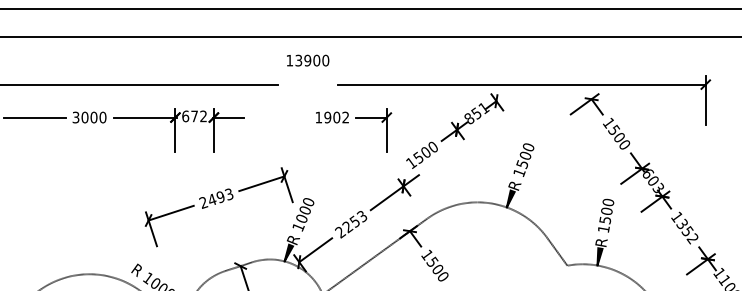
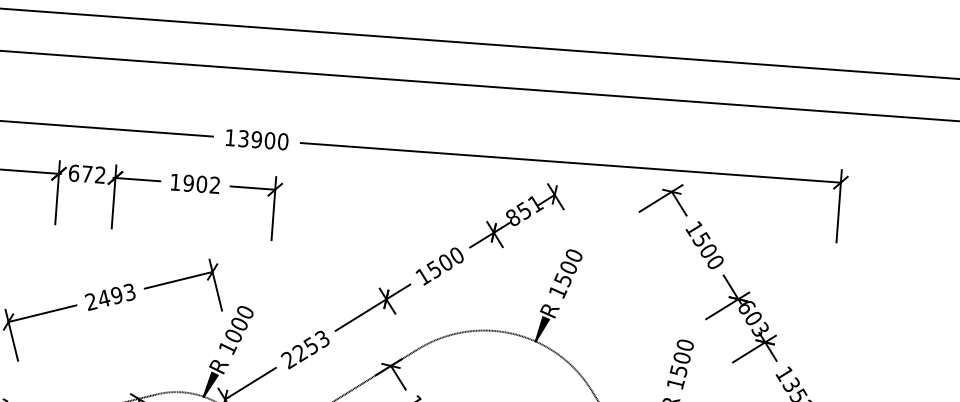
text: (308, 60) -> (257, 139), moved
part: (348, 123) -> (218, 194), moved
part: (455, 130) -> (491, 233), moved

